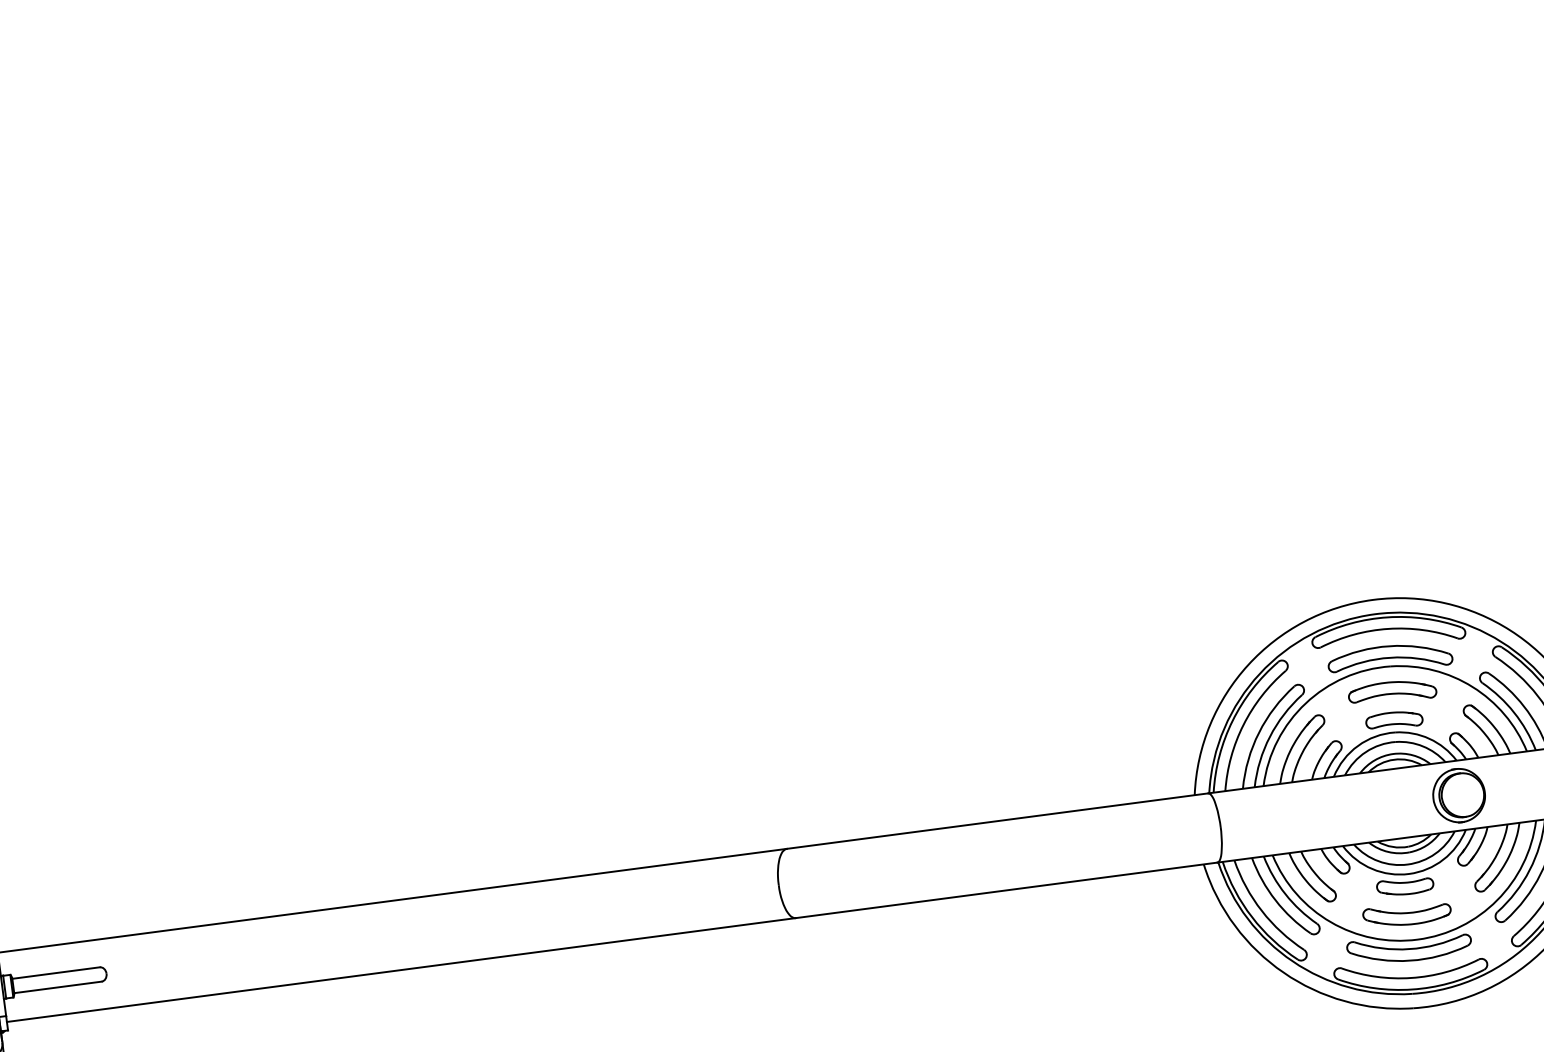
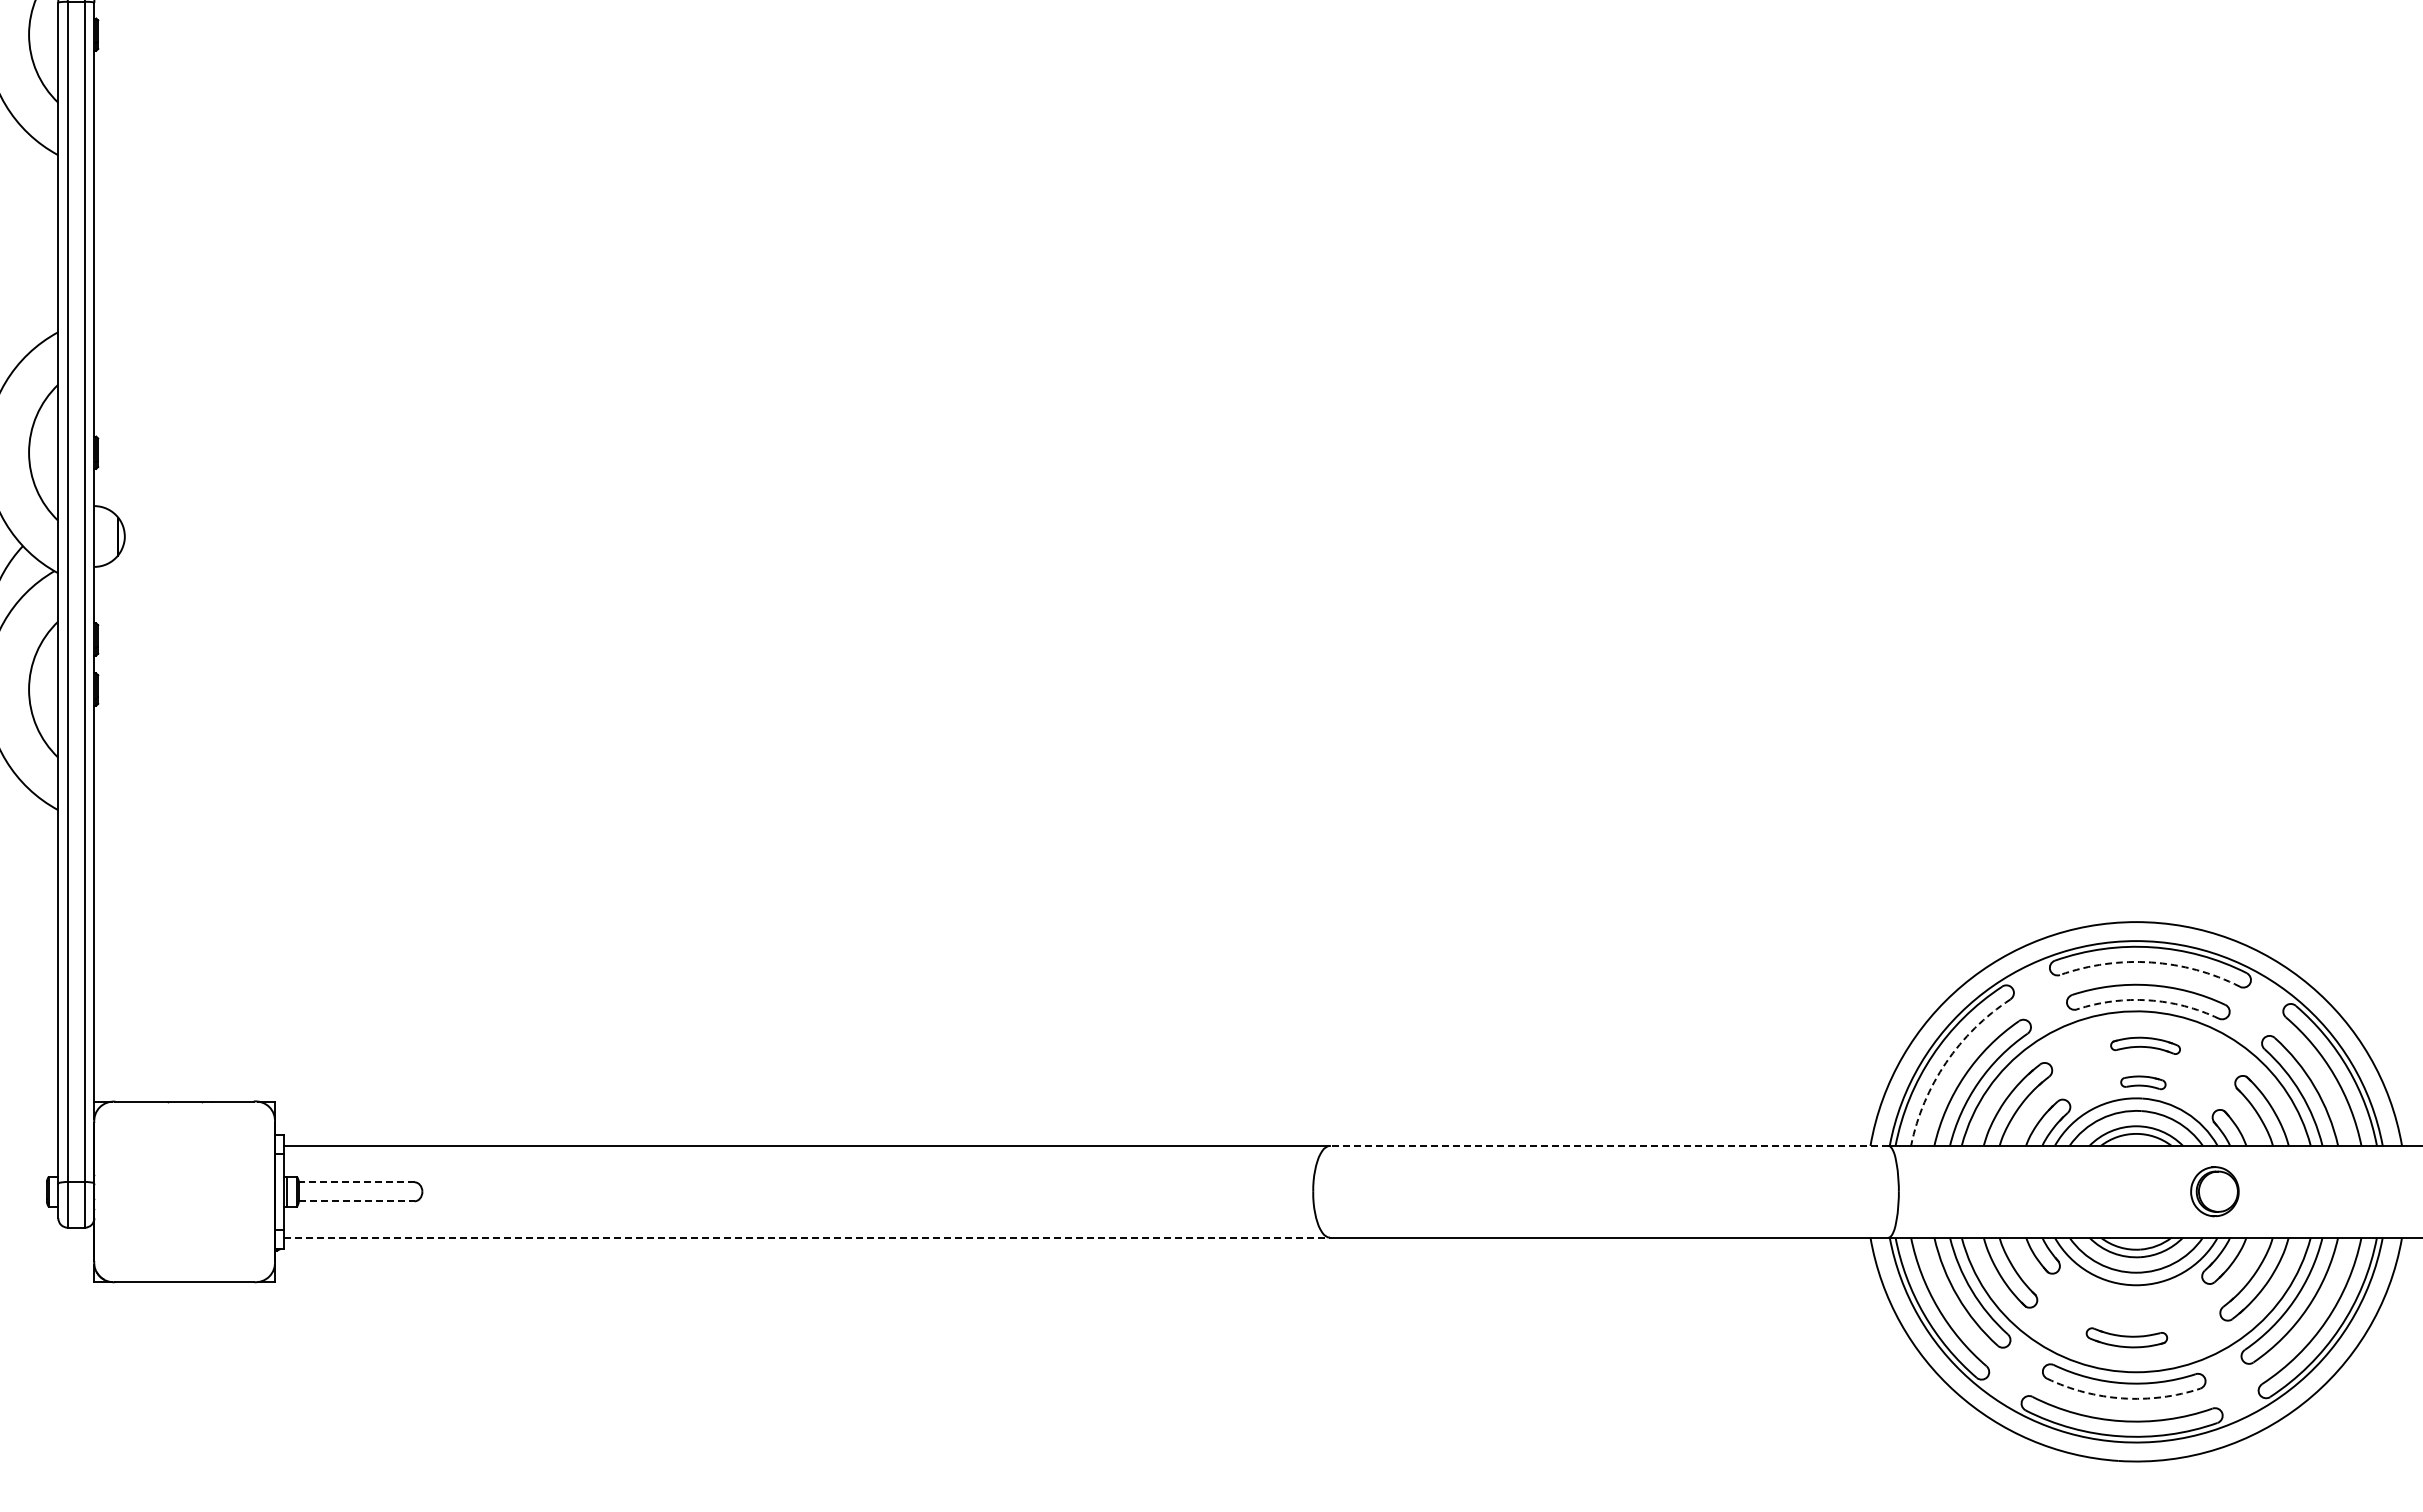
arc: (1388, 628) -> (2151, 962), solid -> dashed
arc: (1390, 657) -> (2148, 1000), solid -> dashed
part: (1392, 692) -> (2145, 1045), size x0.6
part: (1394, 720) -> (2143, 1082), size x0.6
arc: (1243, 724) -> (1946, 1062), solid -> dashed
part: (1458, 795) -> (2214, 1191), size x0.7
line: (996, 820) -> (1608, 1145), solid -> dashed
part: (1405, 886) -> (2129, 1300), removed
part: (1406, 914) -> (2126, 1337), size x0.7
arc: (1409, 960) -> (2122, 1398), solid -> dashed
line: (401, 969) -> (807, 1237), solid -> dashed
line: (55, 973) -> (356, 1182), solid -> dashed
line: (57, 987) -> (356, 1201), solid -> dashed

